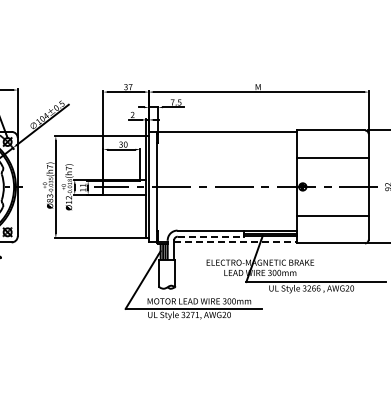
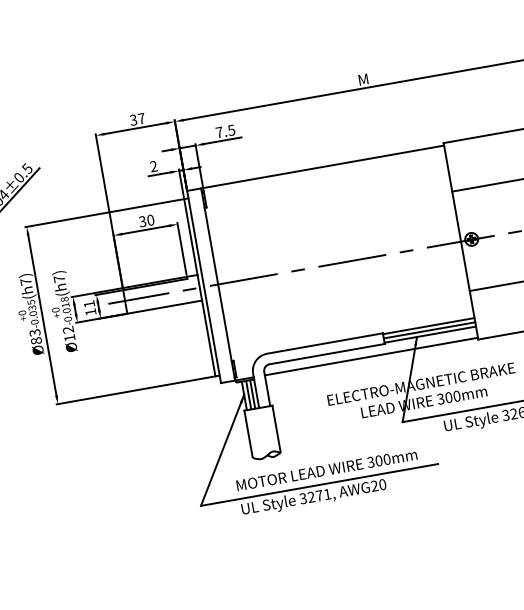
line: (211, 236) -> (328, 353), dashed -> solid
line: (235, 242) -> (371, 356), dashed -> solid

